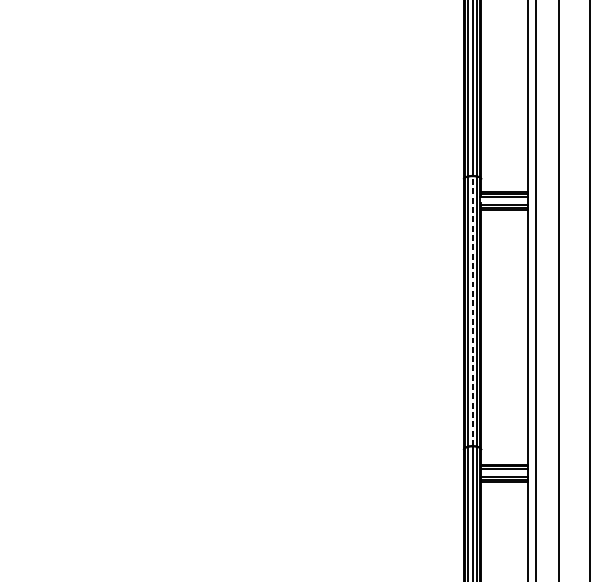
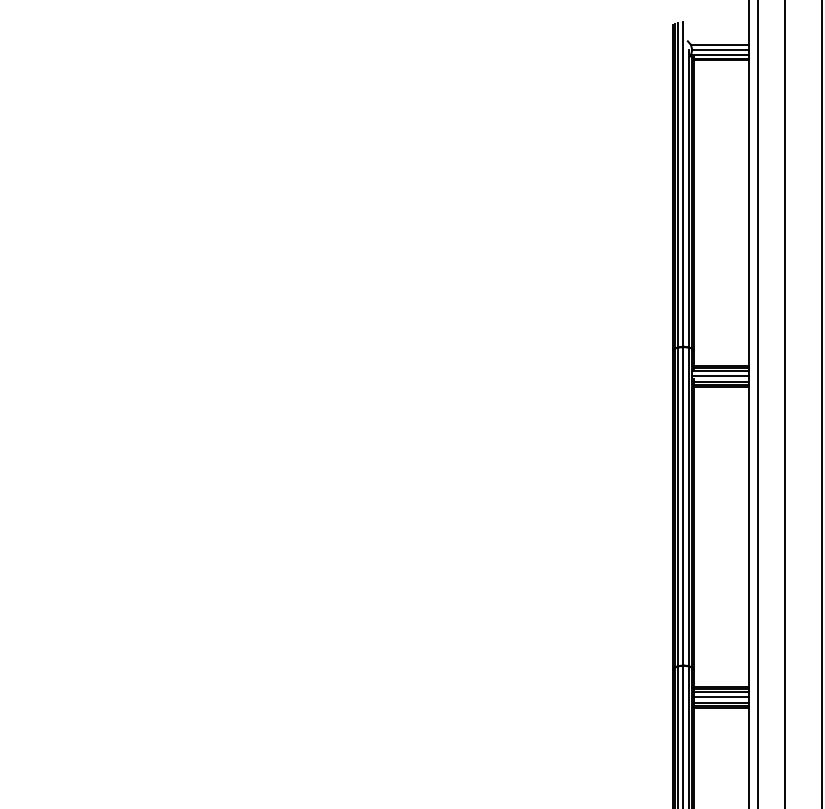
line: (504, 201) -> (720, 376), added
line: (472, 310) -> (683, 505), dashed -> solid
line: (504, 473) -> (720, 697), added

